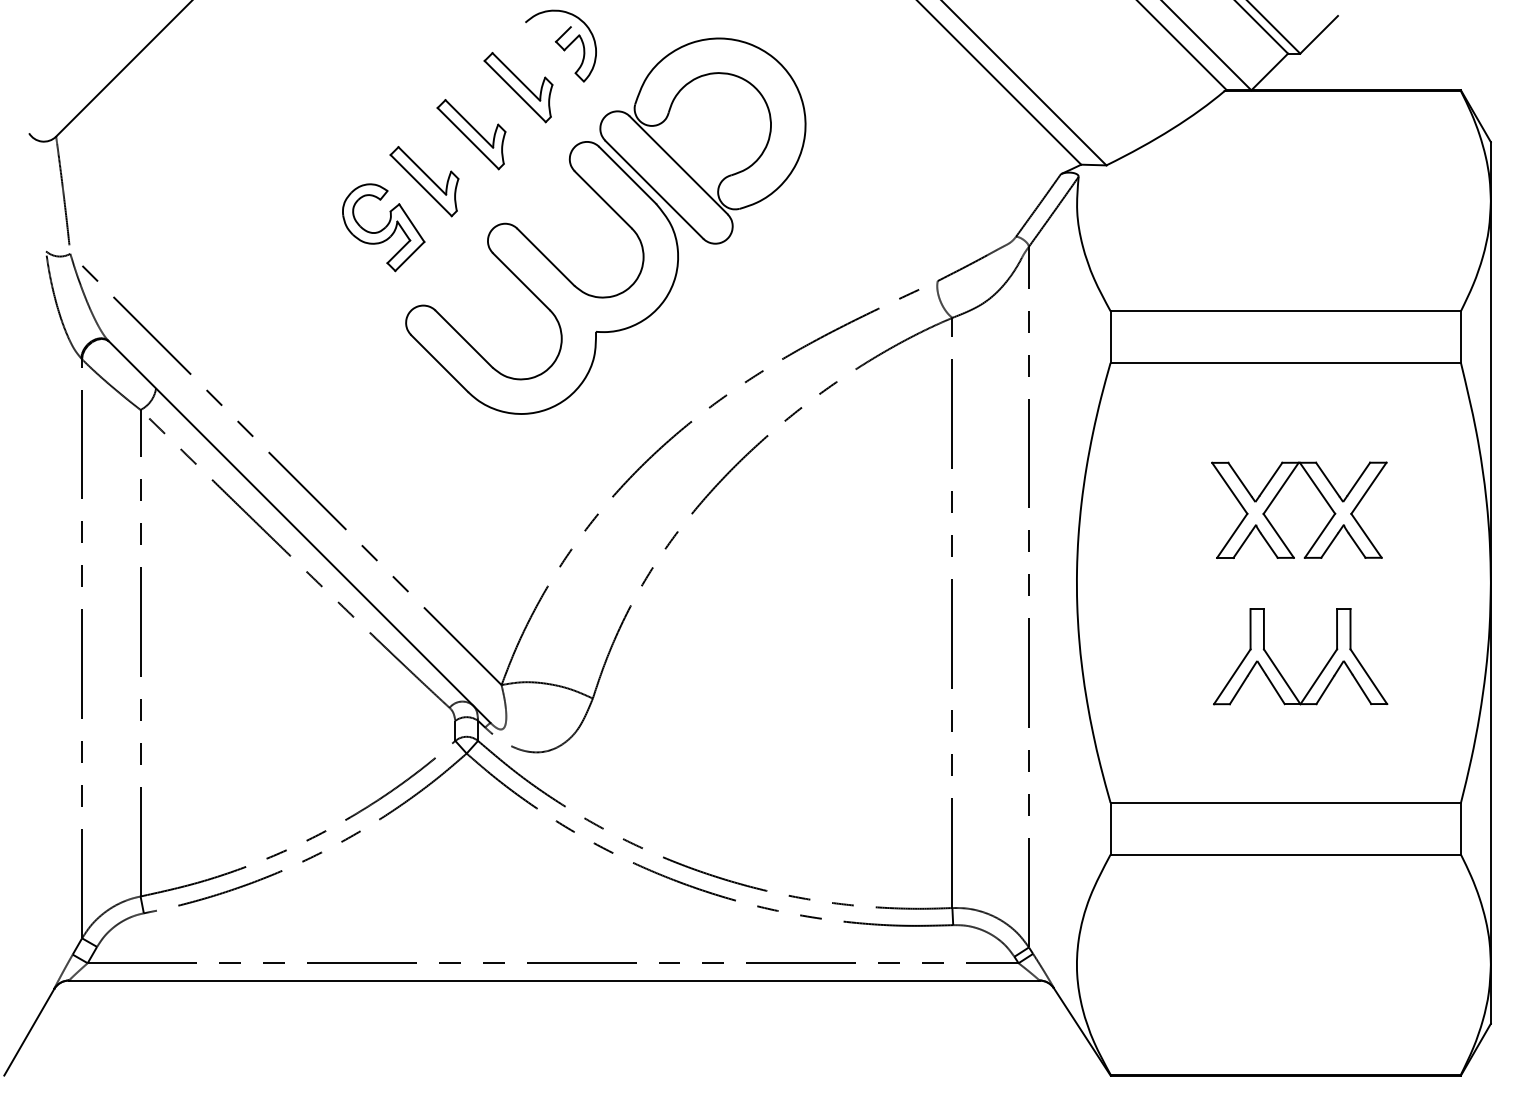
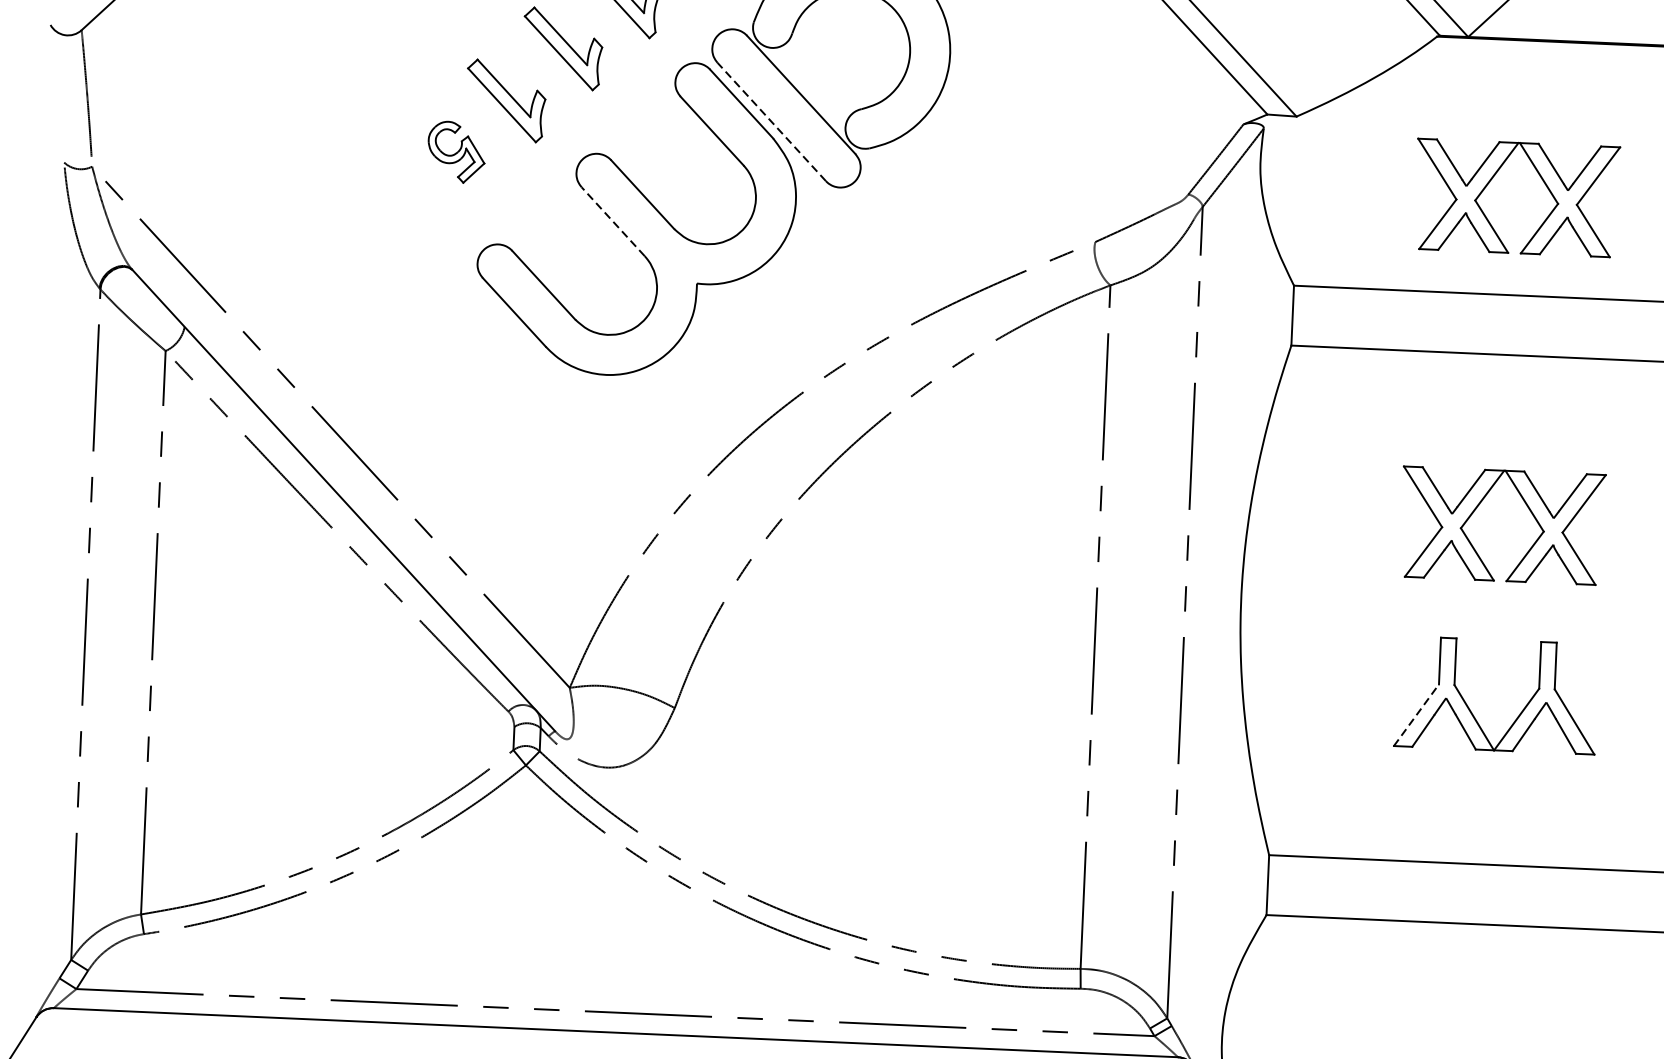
line: (653, 189) -> (770, 121), solid -> dashed
part: (1278, 211) -> (1493, 178), added
part: (383, 227) -> (456, 151), size x0.6
line: (521, 281) -> (613, 221), solid -> dashed
line: (1232, 676) -> (1416, 714), solid -> dashed

